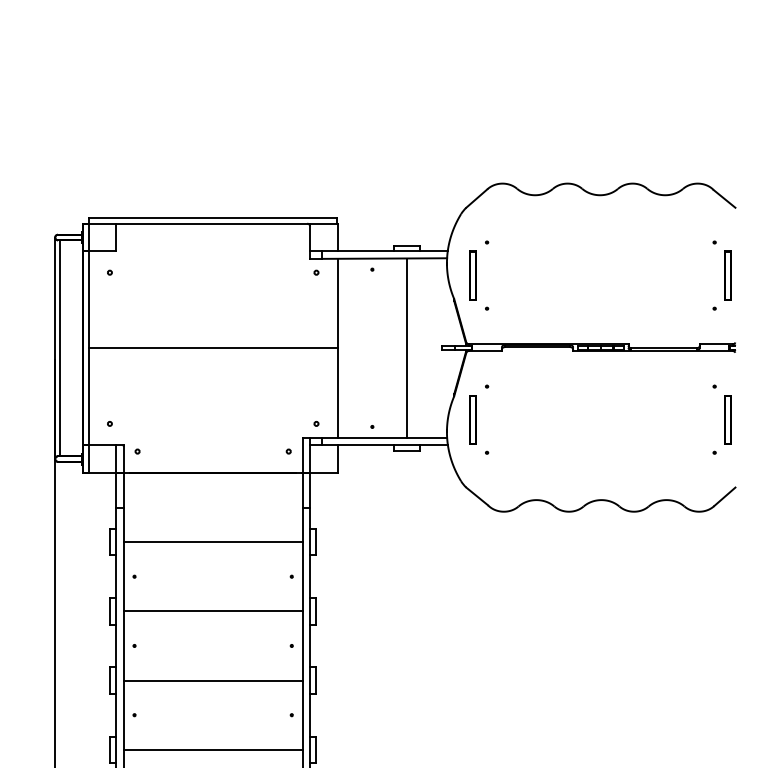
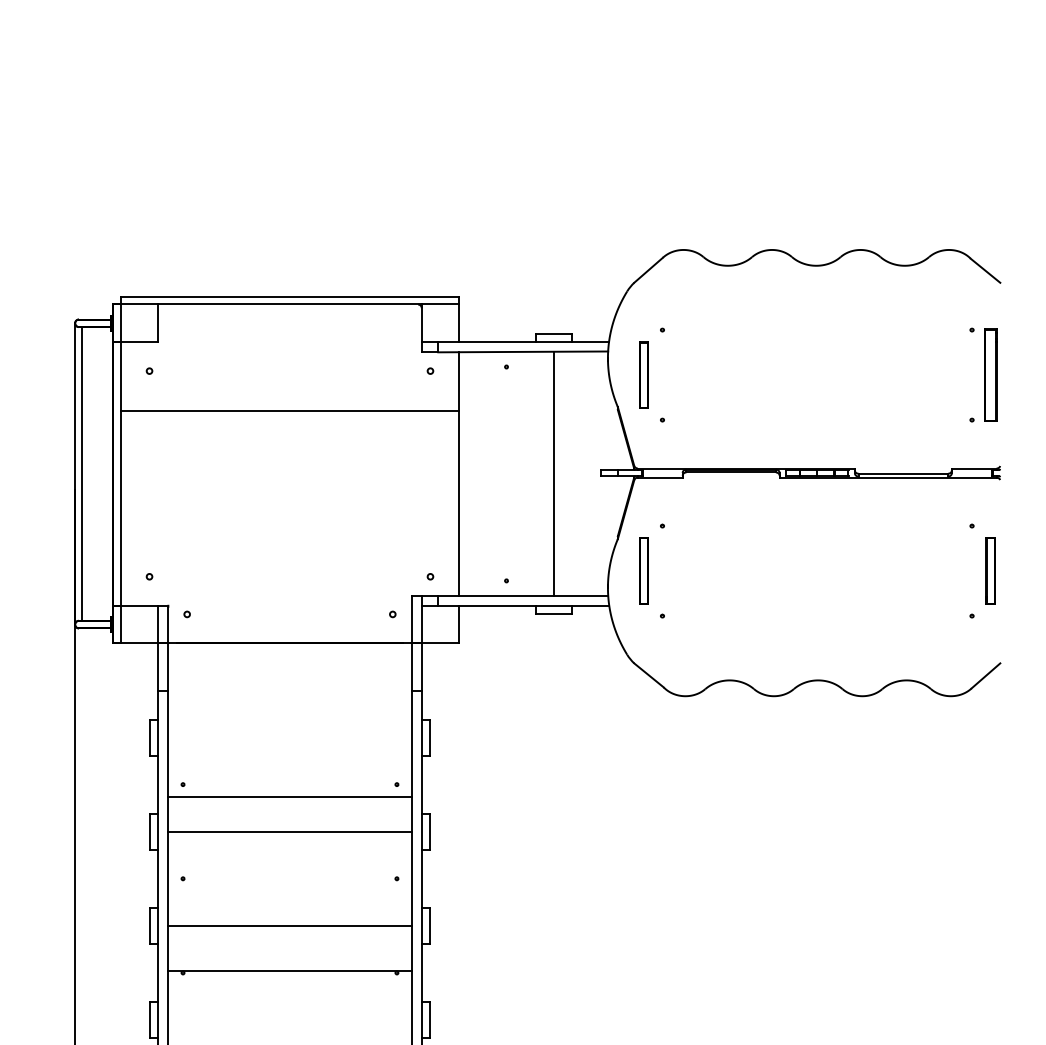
part: (727, 275) -> (989, 374), size x1.4
line: (212, 348) -> (289, 411), moved
line: (212, 542) -> (289, 797), moved
line: (212, 749) -> (289, 970), moved

